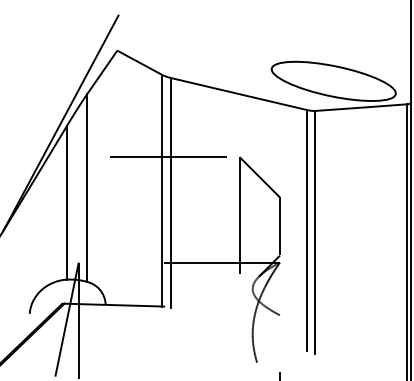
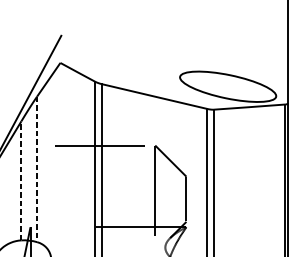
line: (87, 187) -> (37, 169), solid -> dashed
line: (66, 202) -> (21, 180), solid -> dashed

